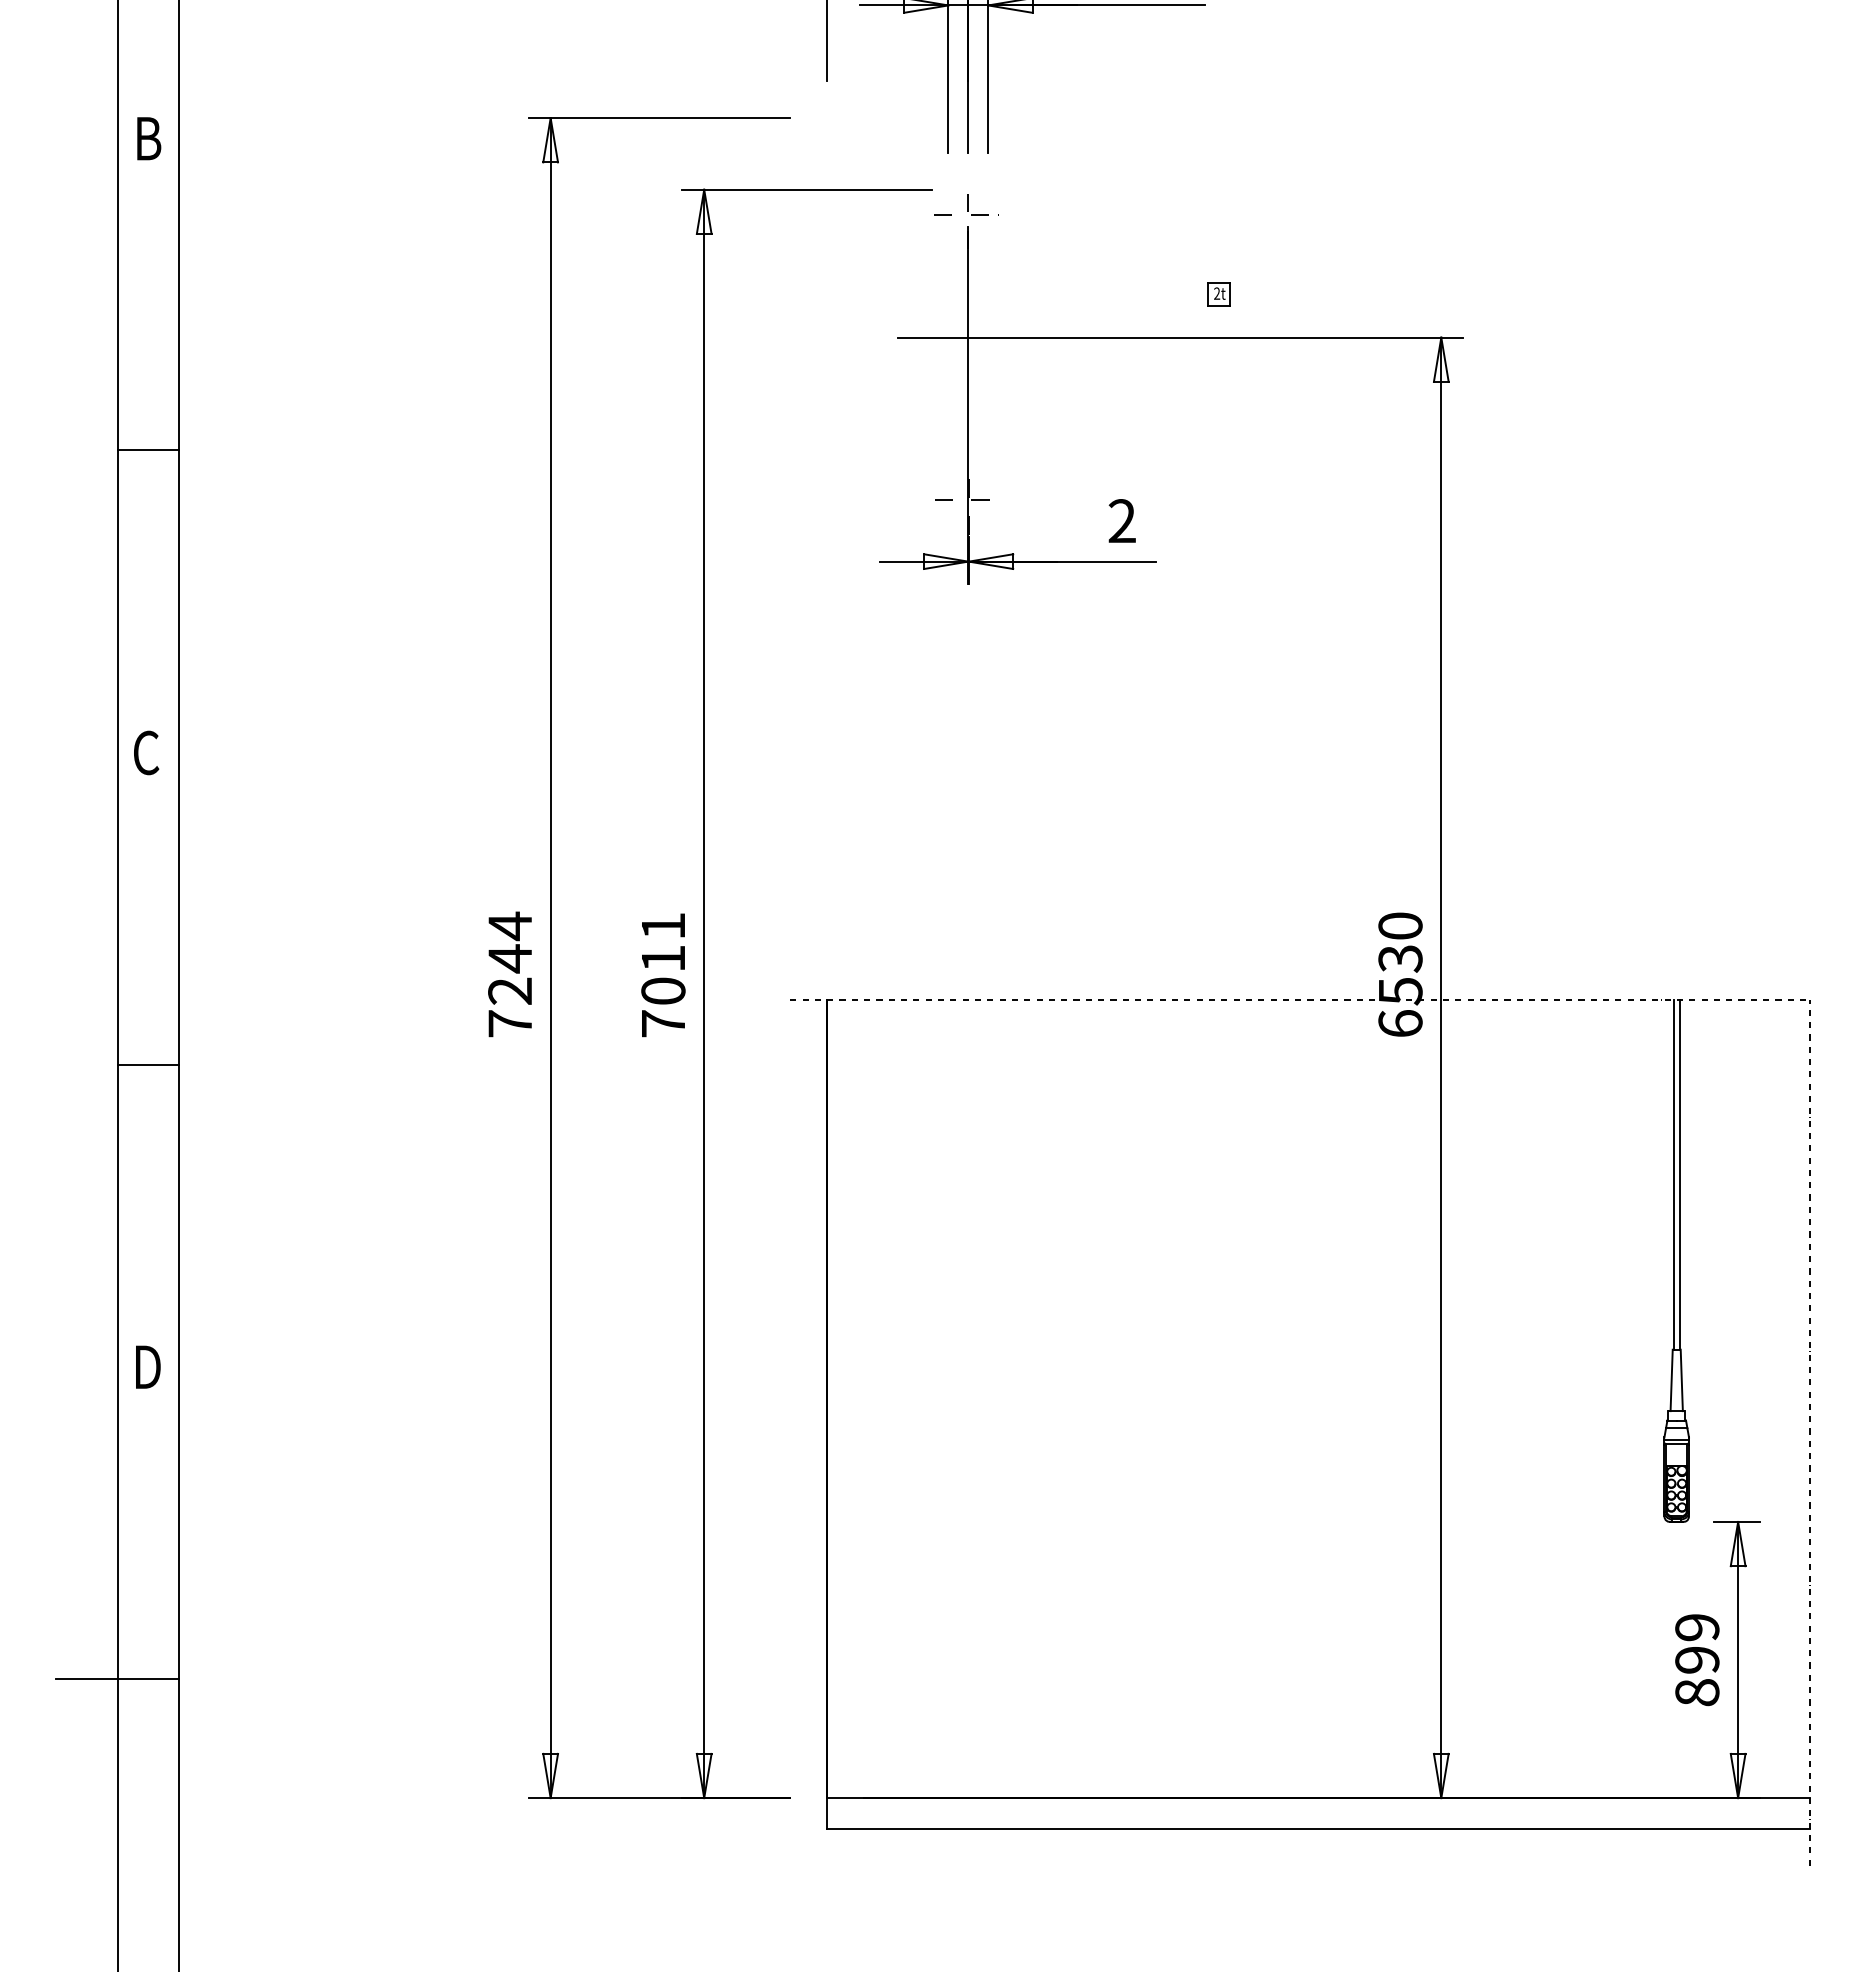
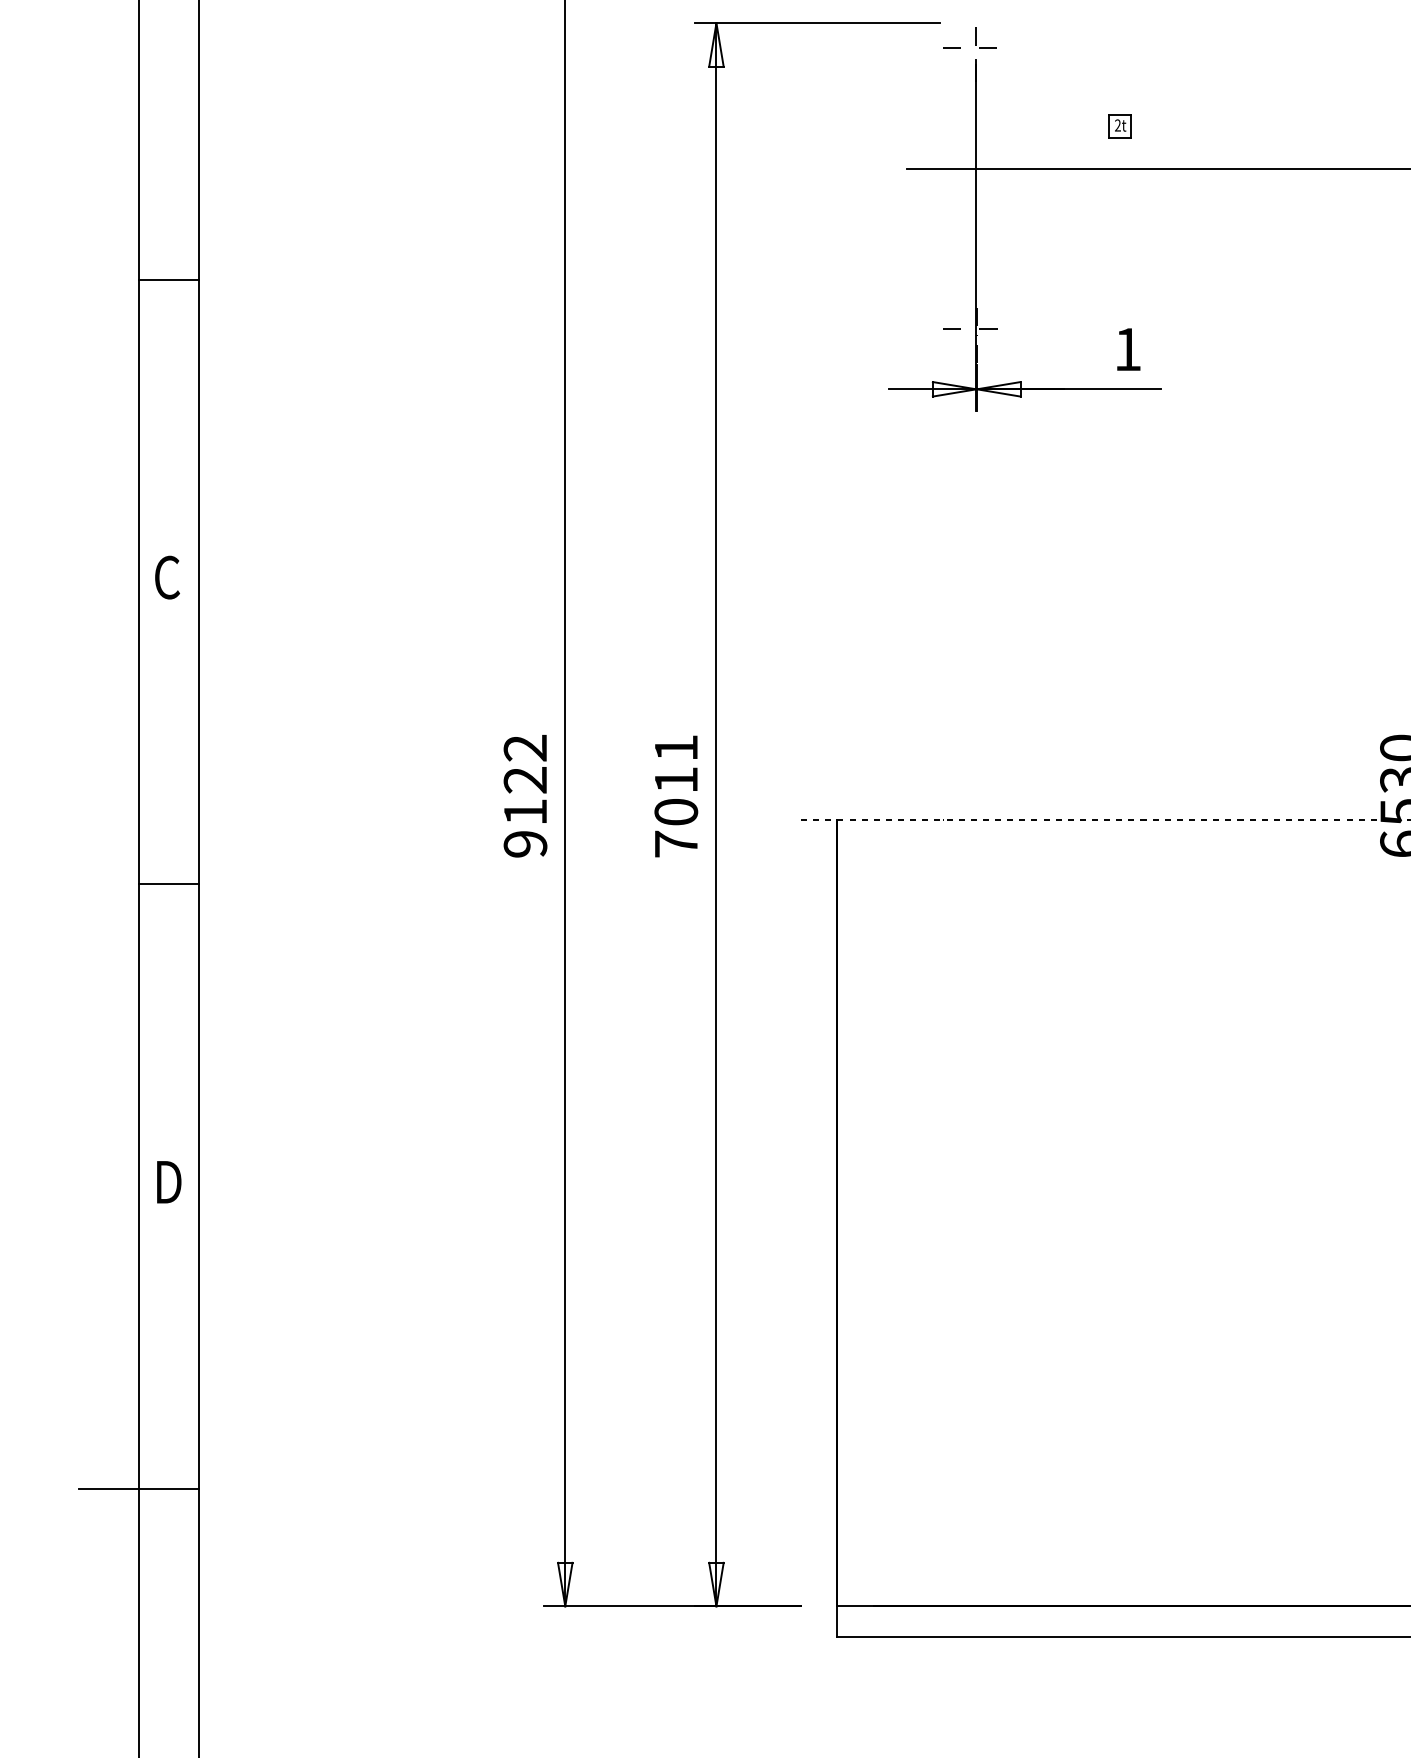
part: (1218, 294) -> (1119, 126), moved
text: (1121, 520) -> (1127, 348), 2 -> 1
text: (510, 974) -> (525, 795), 7244 -> 9122

